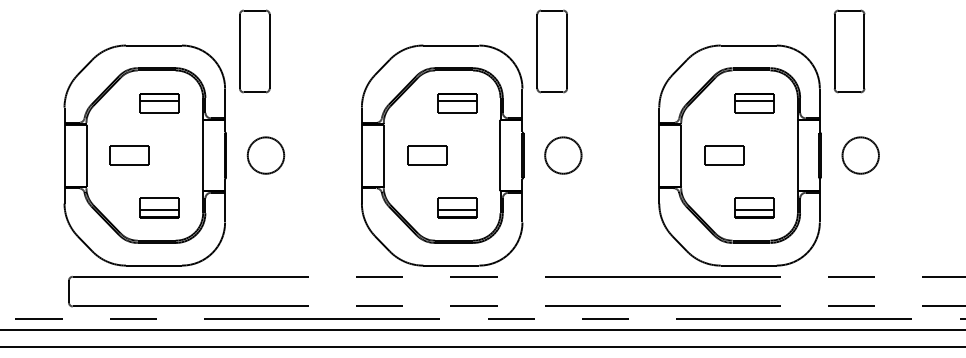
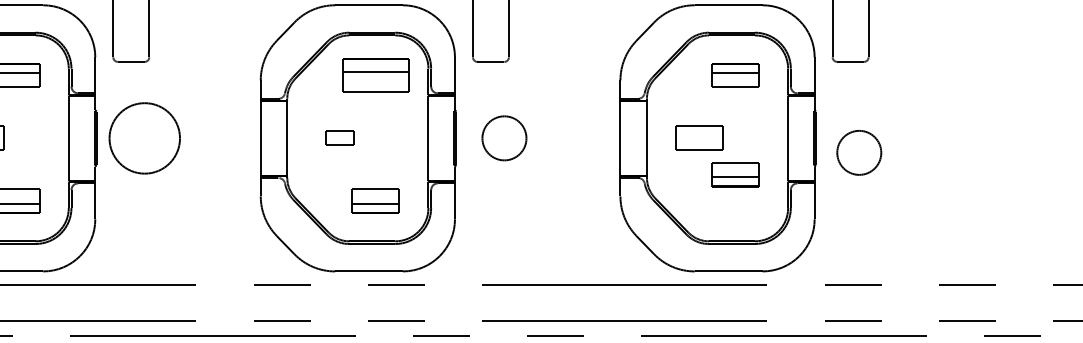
part: (457, 103) -> (376, 75), size x1.4
circle: (265, 155) -> (144, 138), size x1.6
part: (427, 155) -> (340, 138), size x0.6
circle: (860, 155) -> (858, 152), moved
part: (754, 207) -> (735, 174), moved

